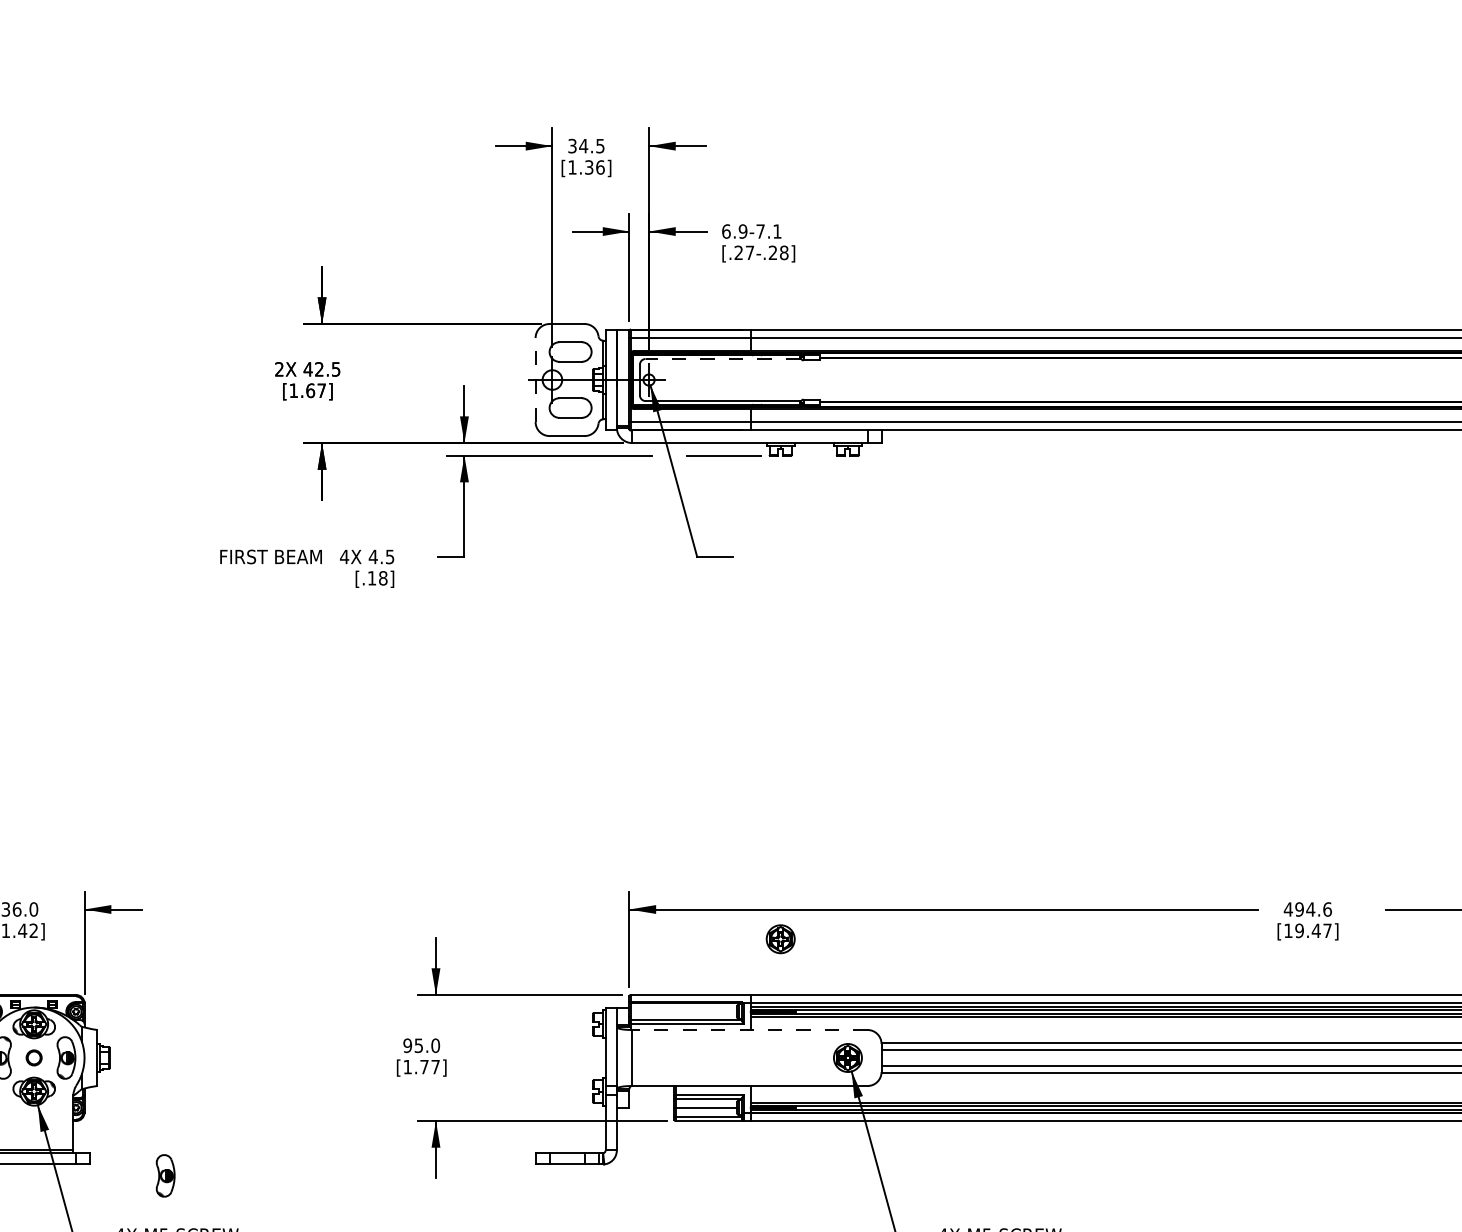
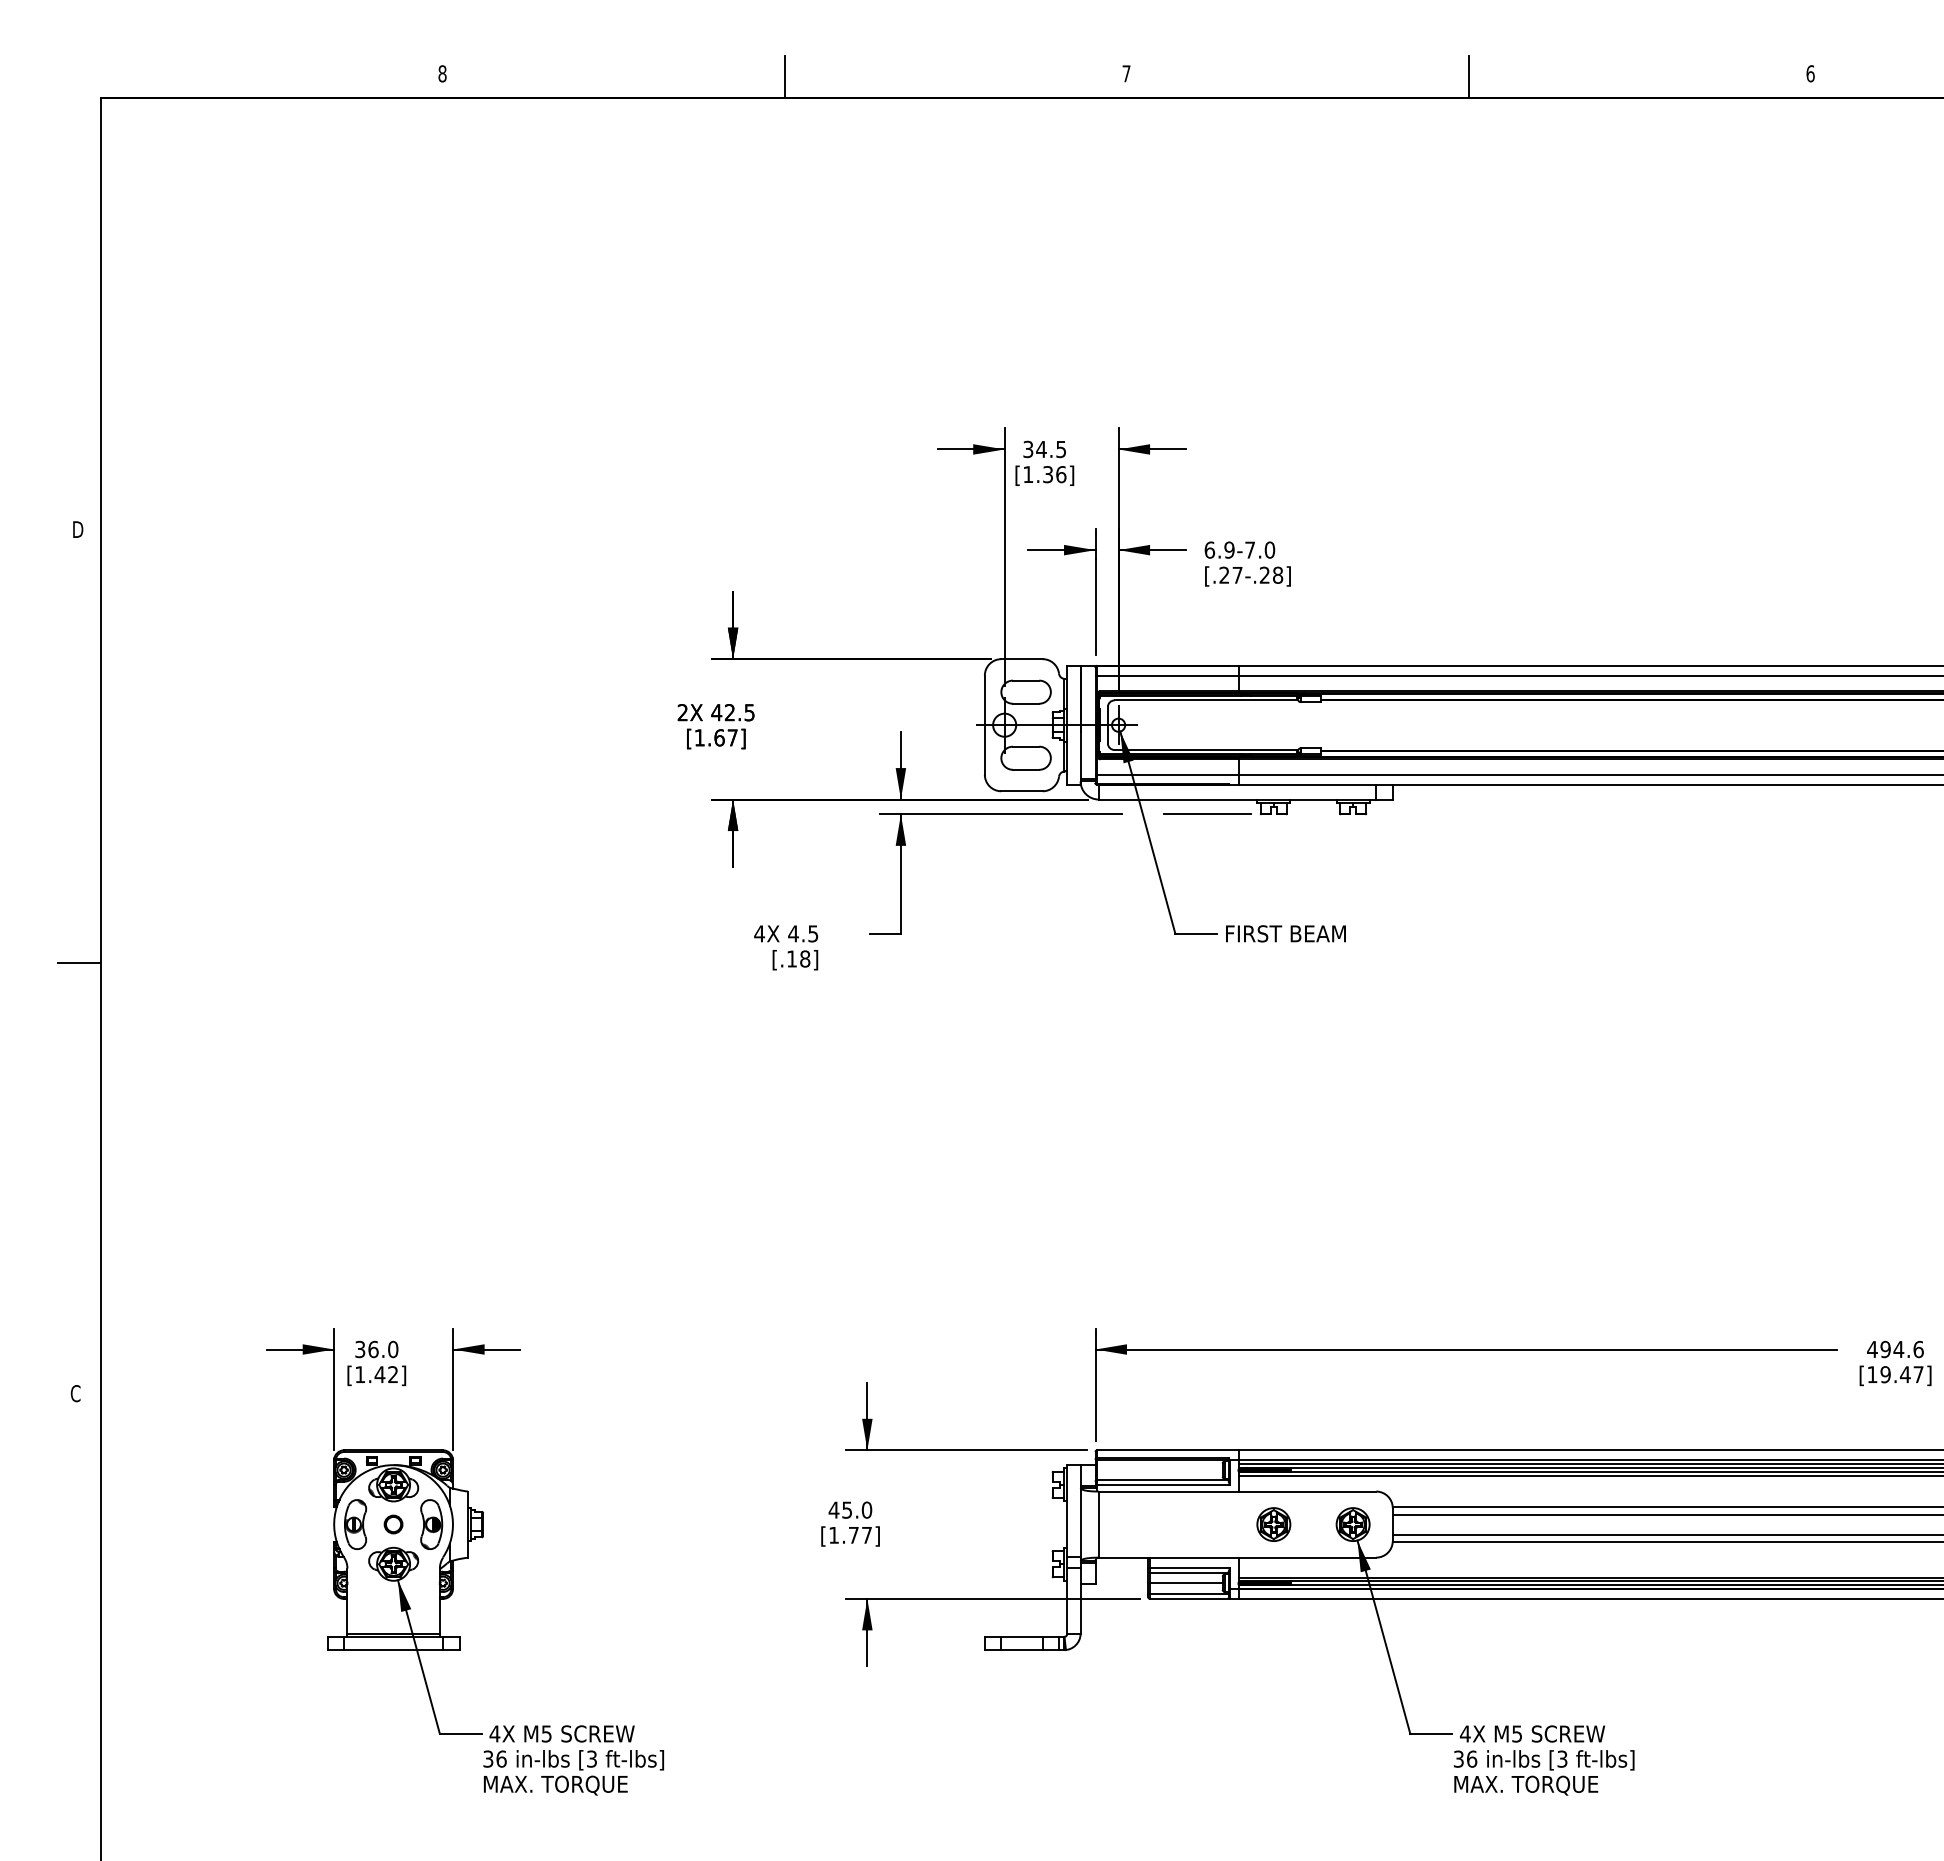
text: (777, 231) -> (1269, 549), 6.9-7.1 -> 6.9-7.0
line: (722, 359) -> (1205, 700), dashed -> solid
line: (535, 380) -> (984, 725), dashed -> solid
text: (270, 556) -> (1285, 933), moved
part: (780, 939) -> (1273, 1524), moved
line: (749, 1029) -> (1237, 1491), dashed -> solid
text: (407, 1045) -> (833, 1509), 95.0 -> 45.0
part: (165, 1175) -> (548, 1663), removed

